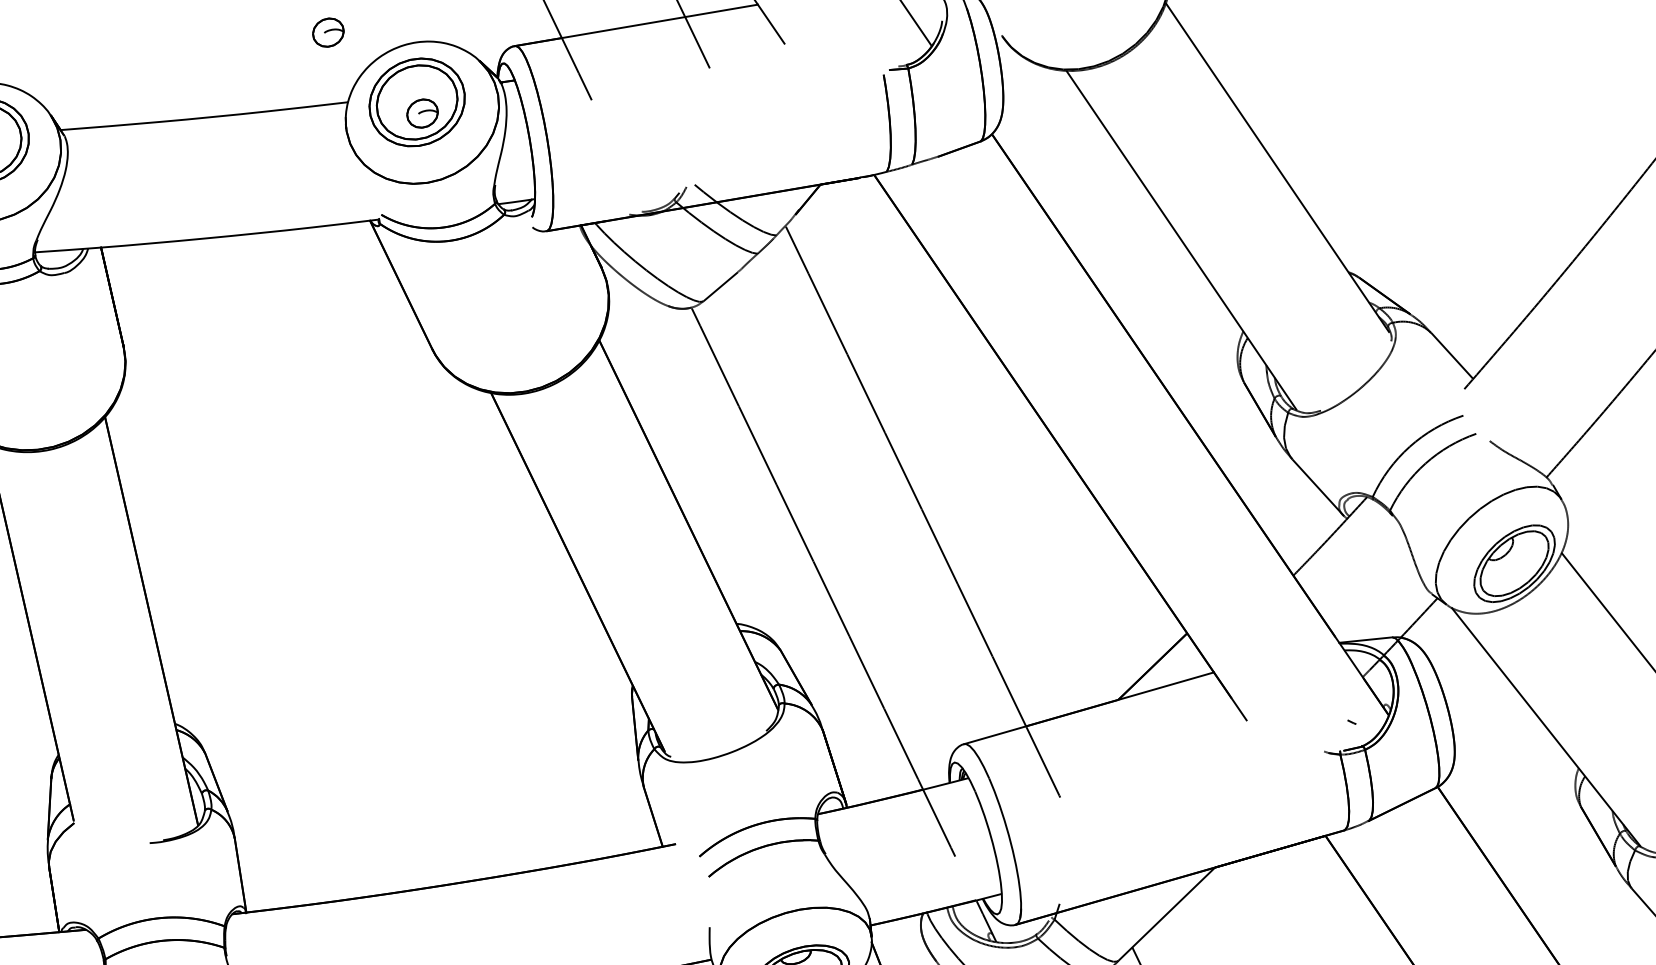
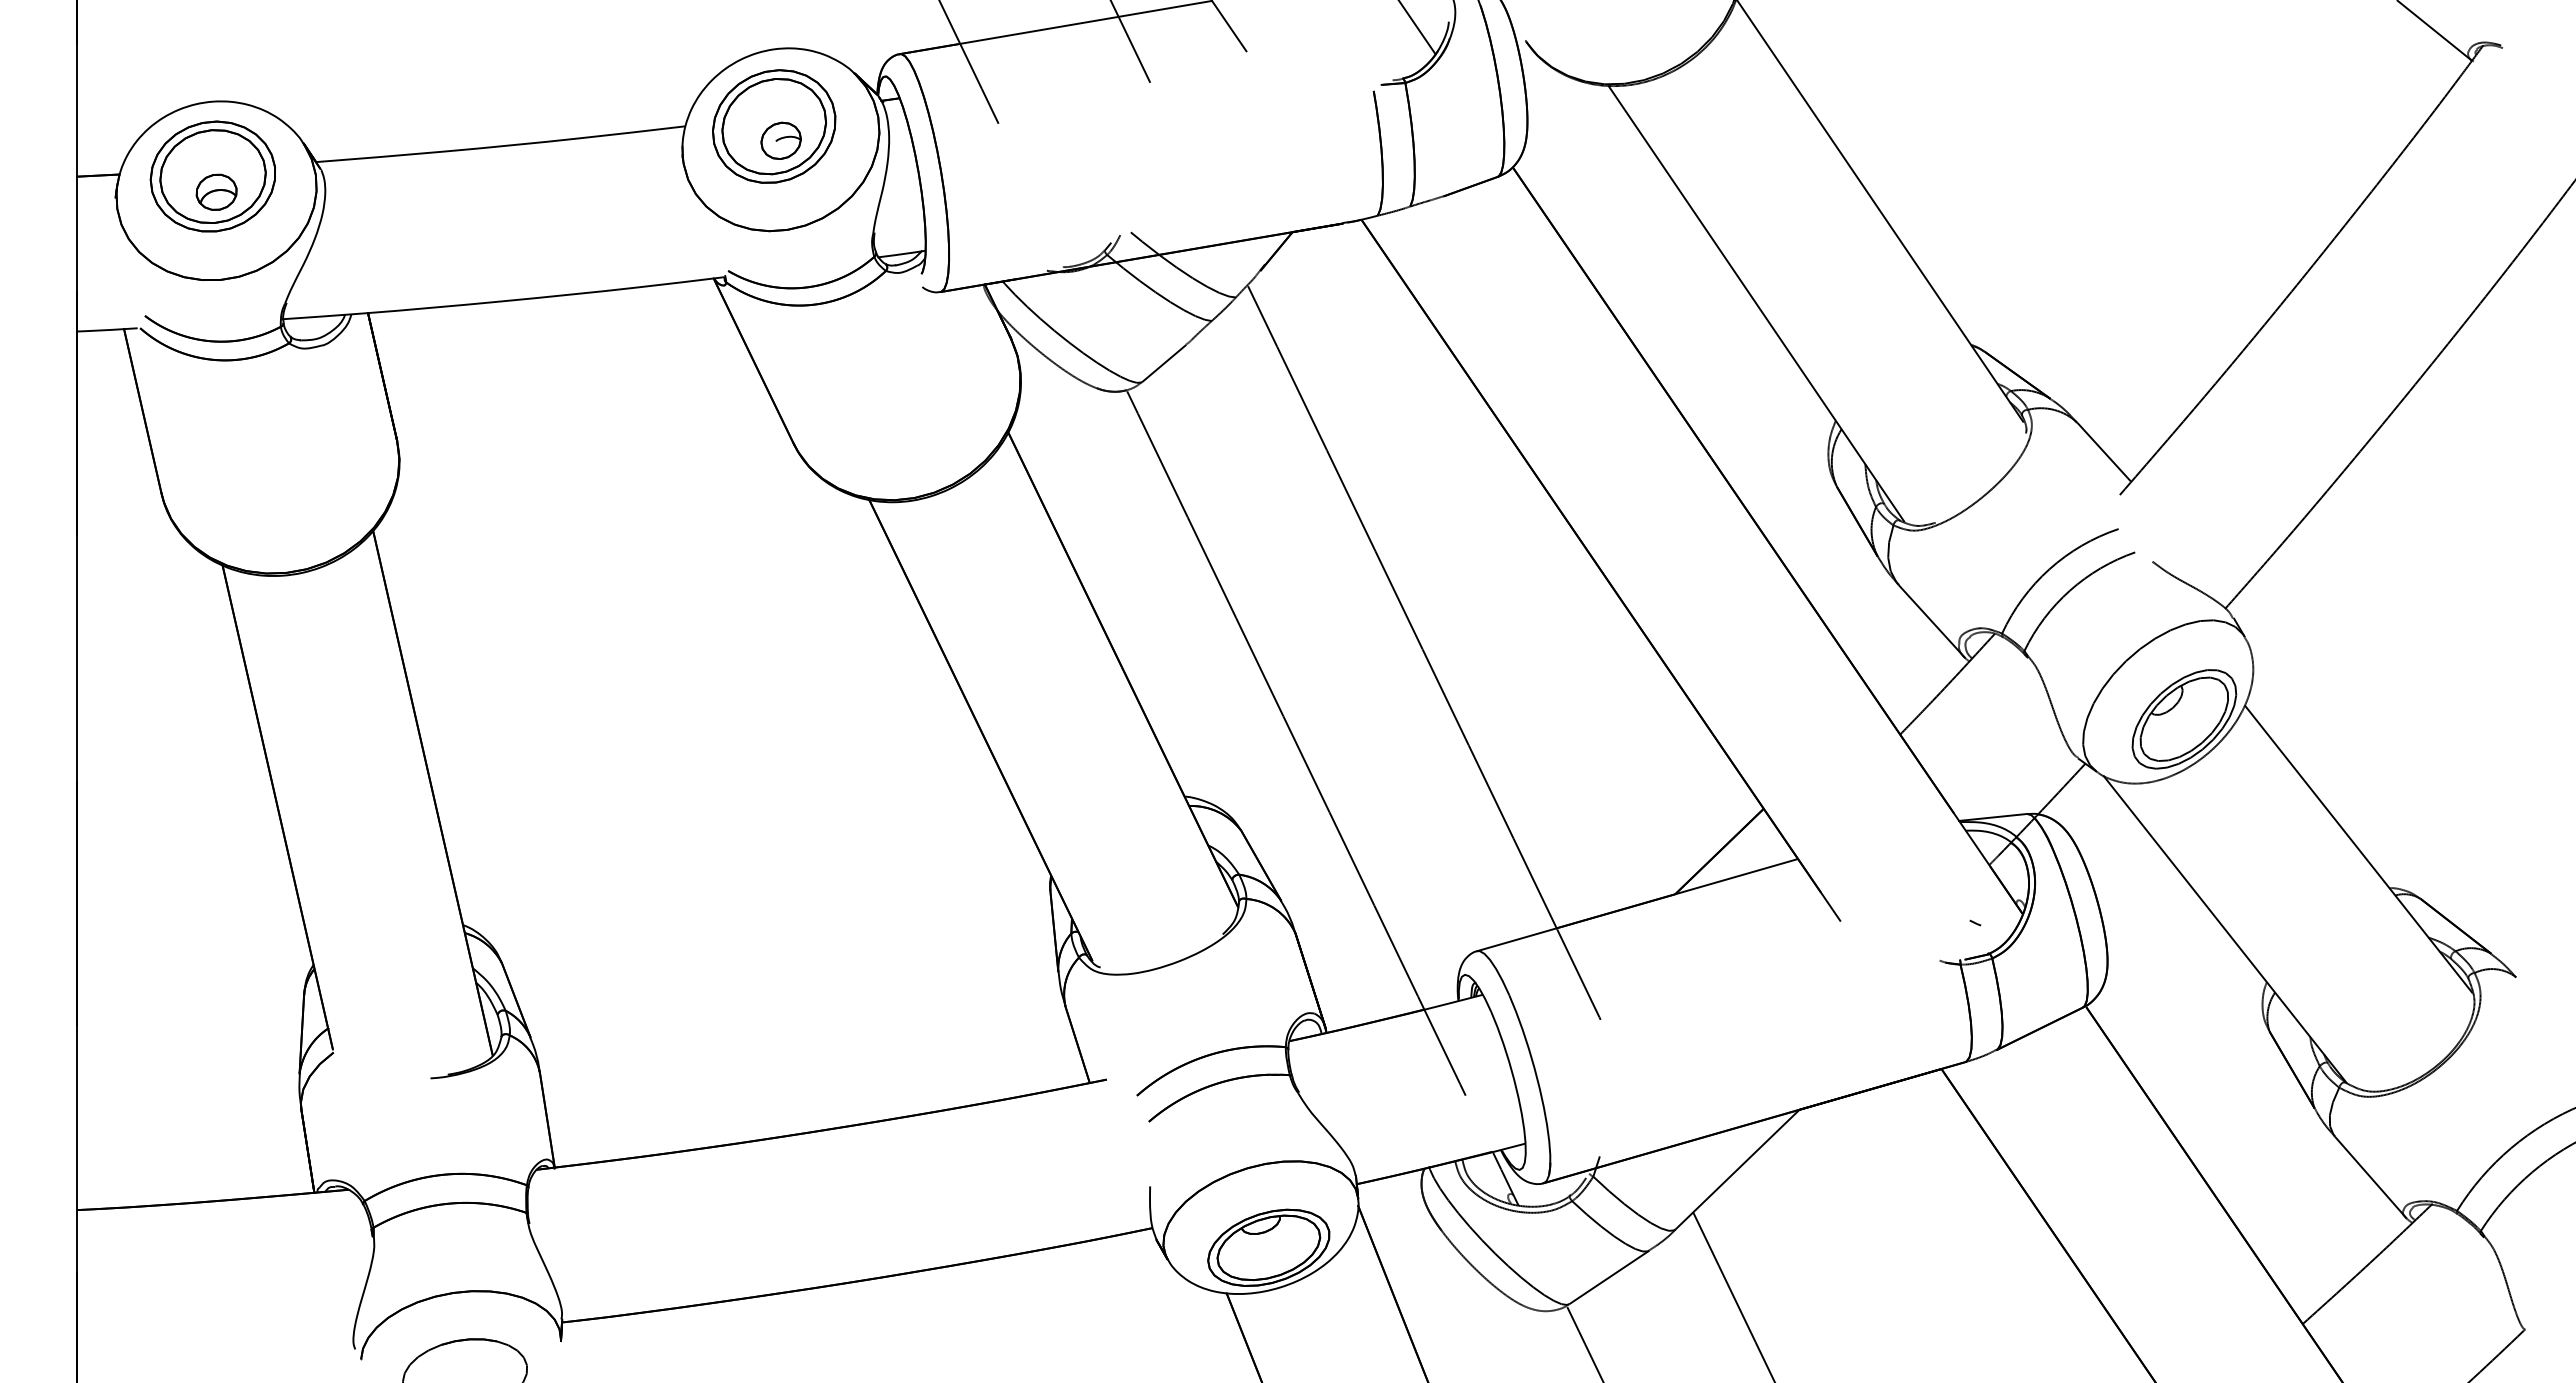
part: (327, 32) -> (659, 36), removed

